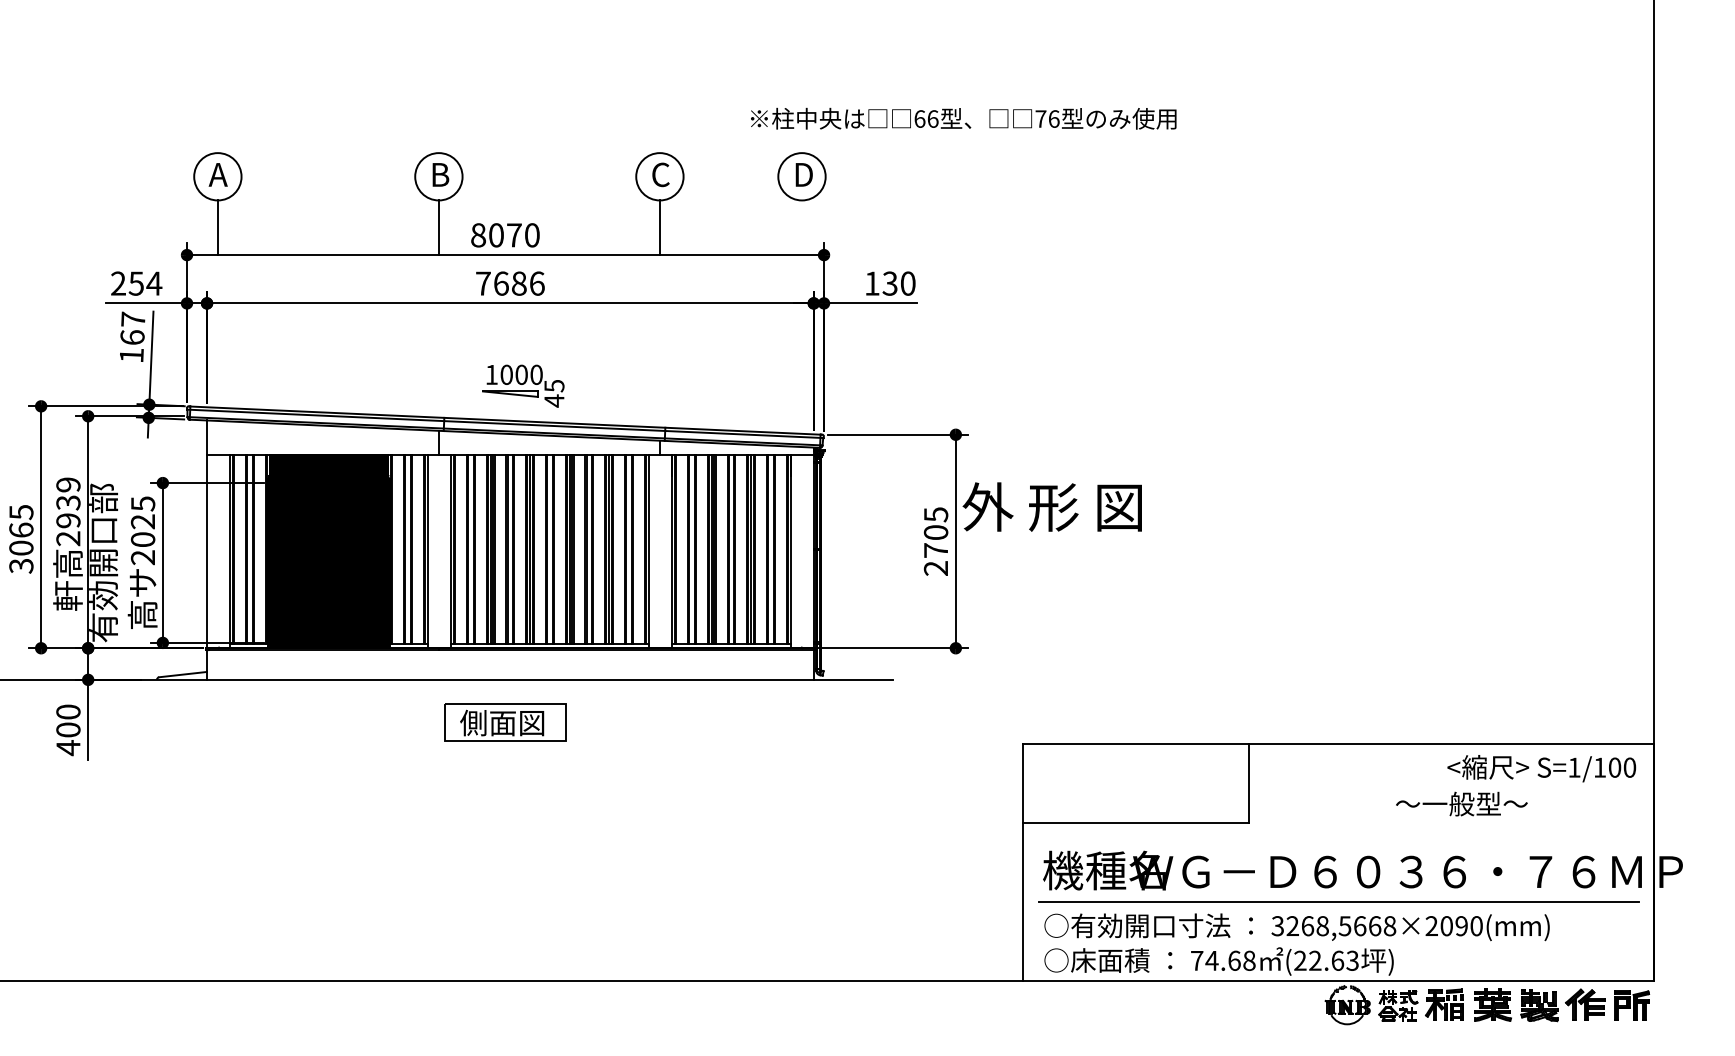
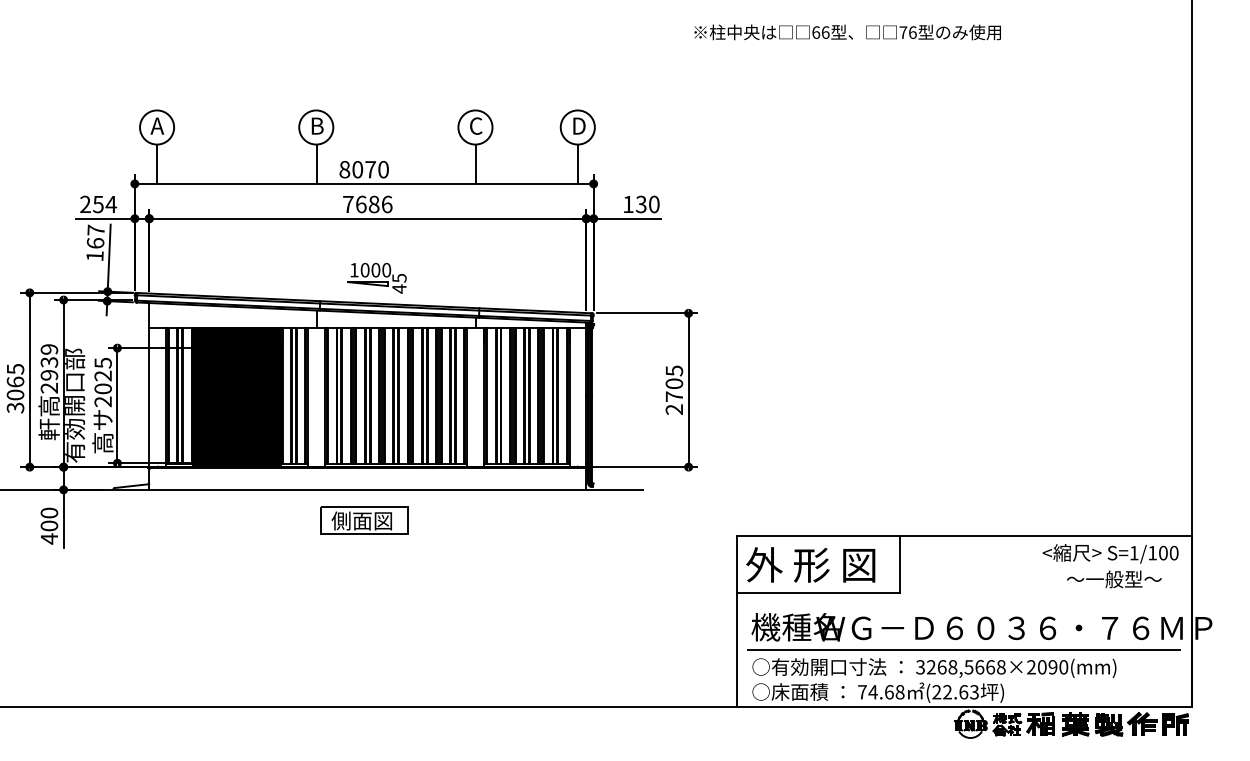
text: (963, 118) -> (847, 32), moved
line: (802, 227) -> (578, 164), added
text: (1051, 506) -> (810, 564), moved
text: (1461, 803) -> (1114, 578), moved

